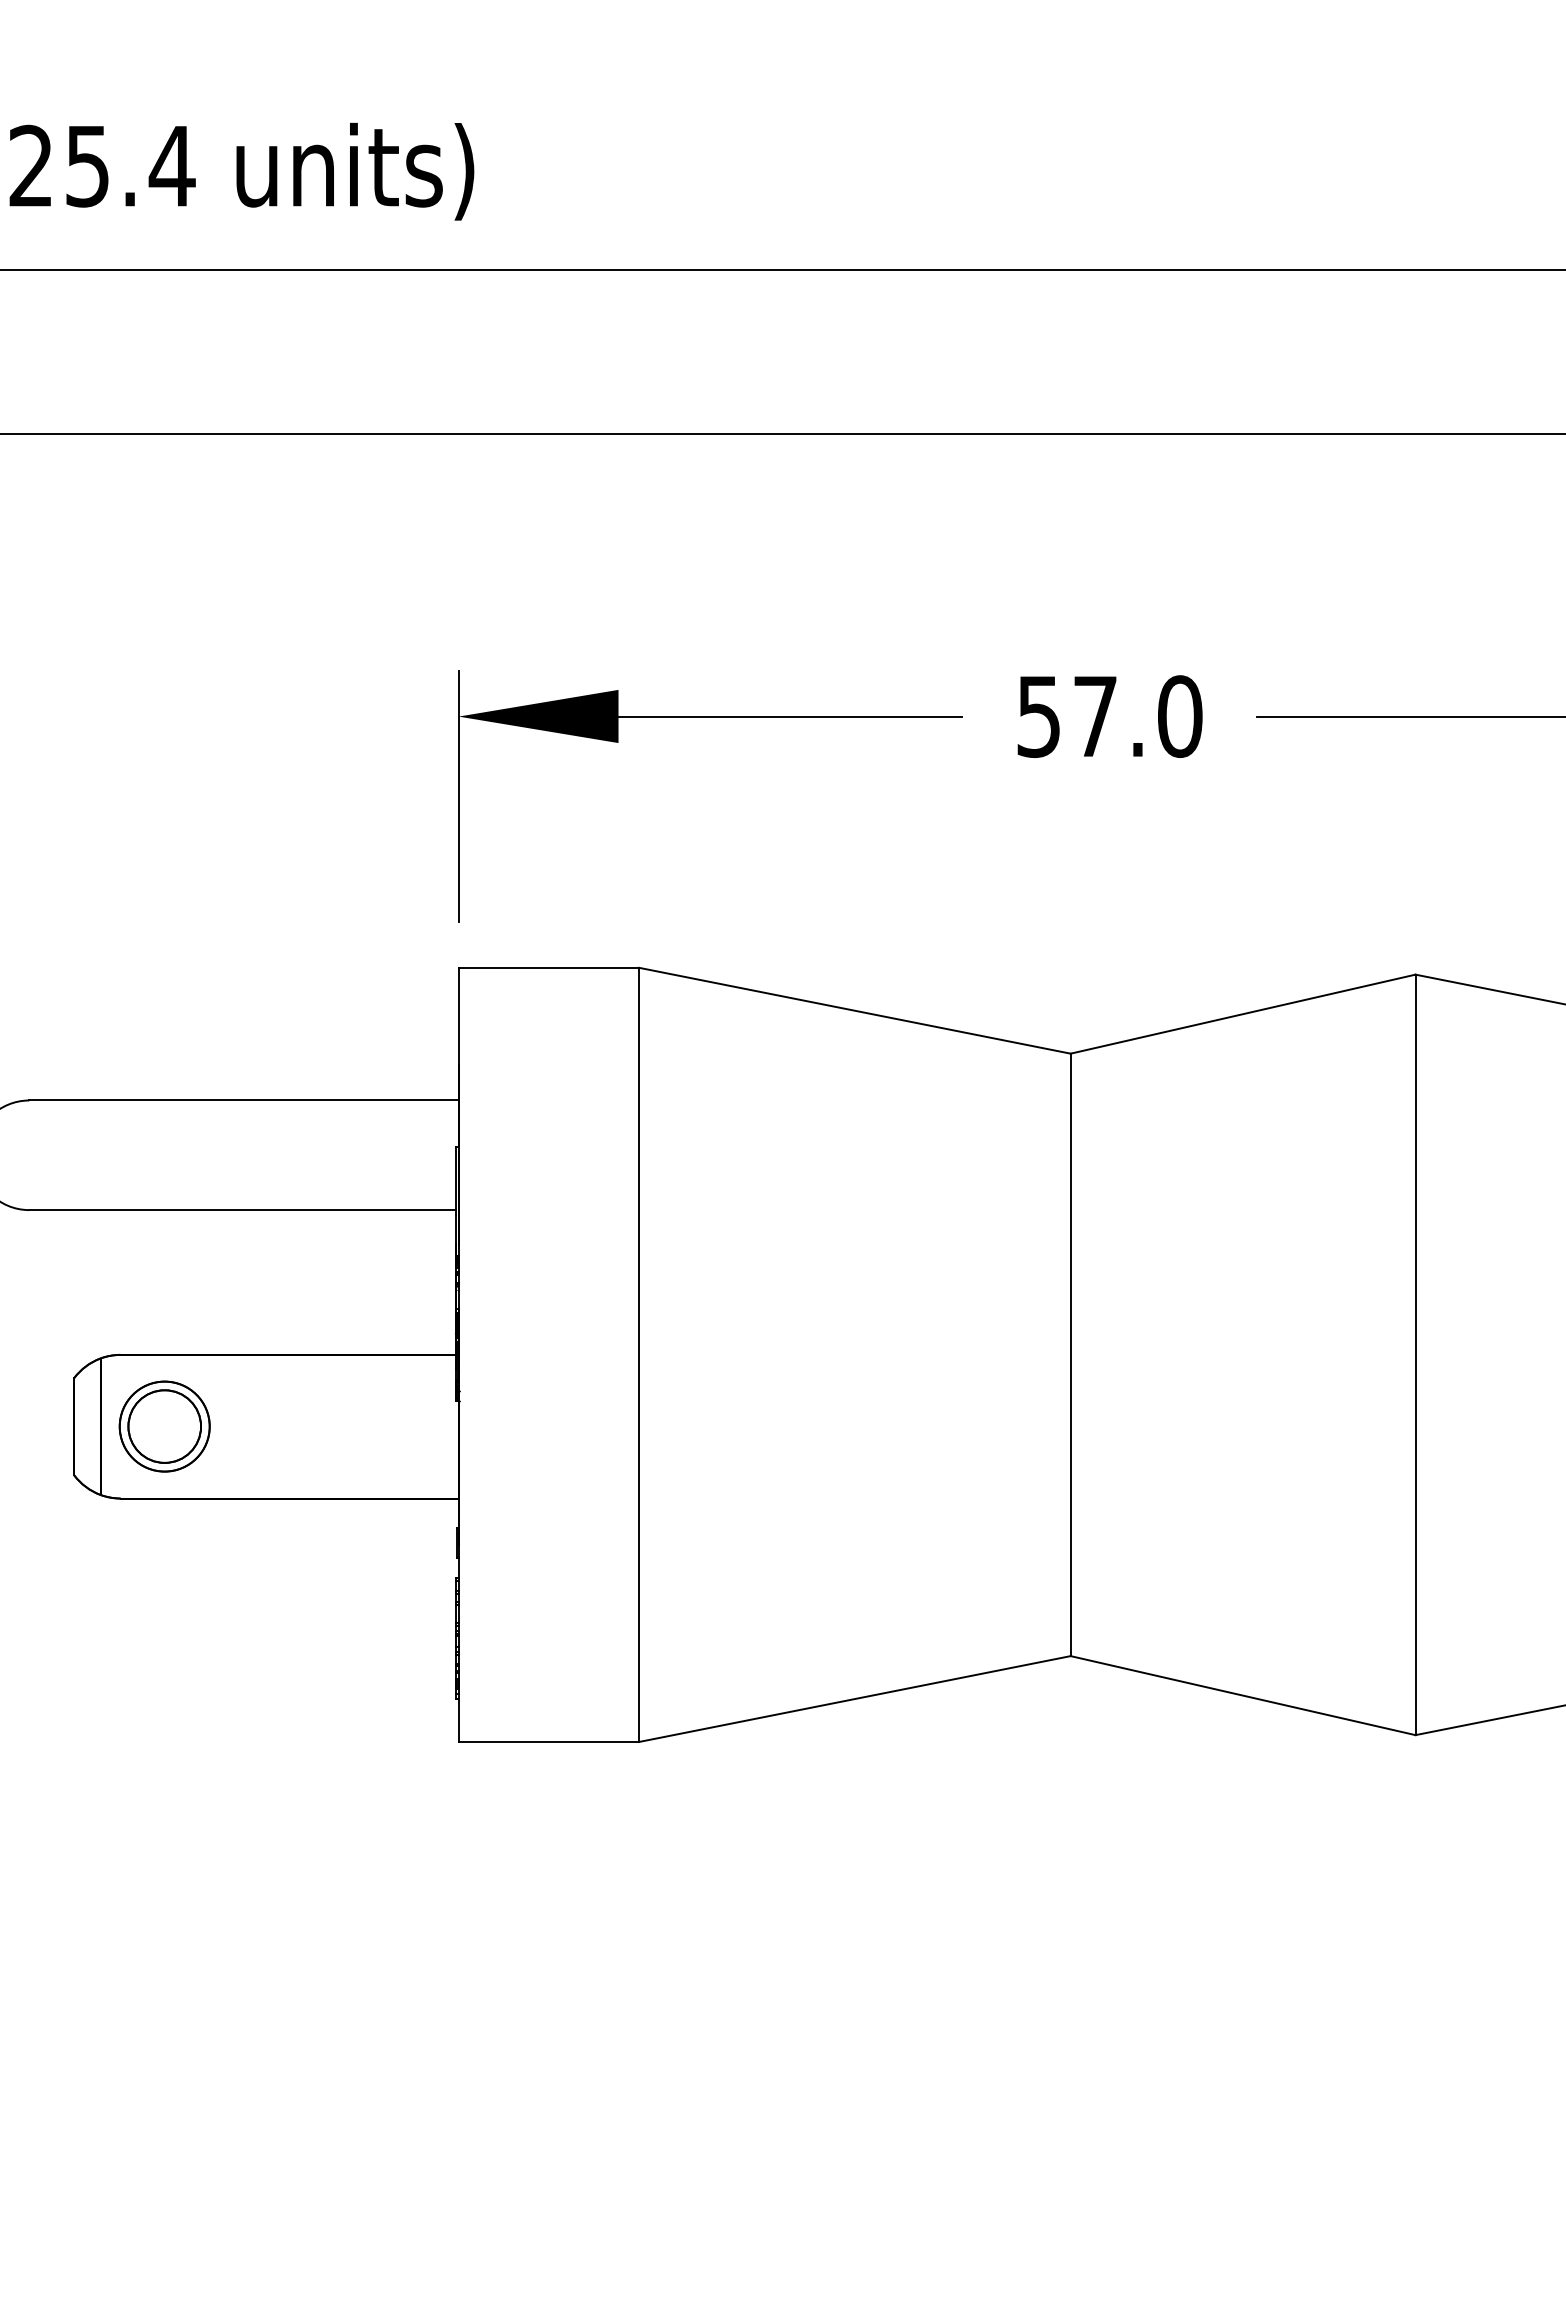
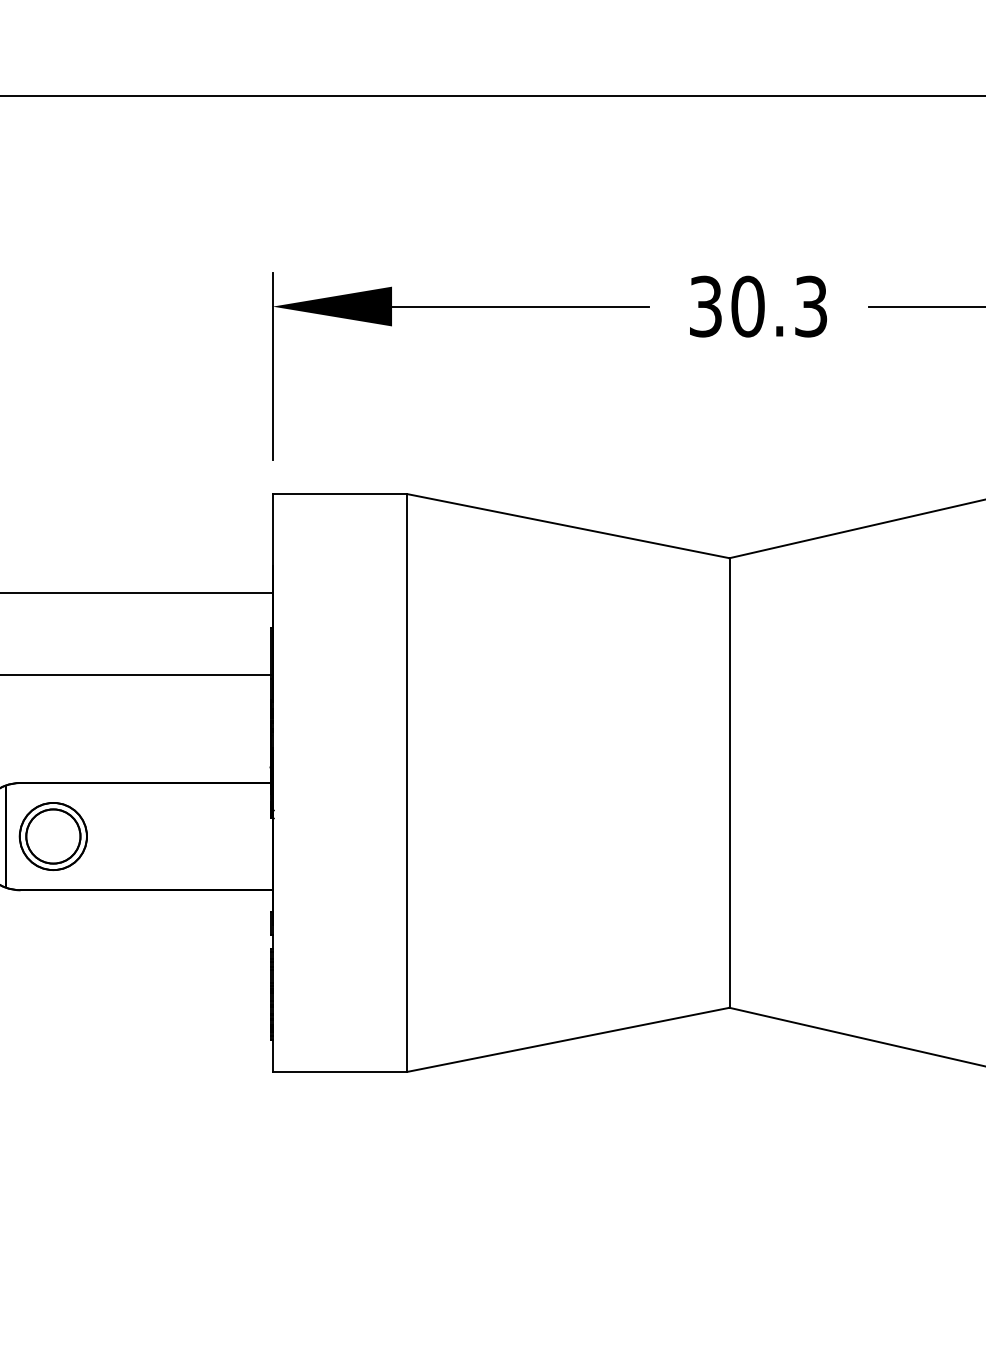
text: (1110, 716) -> (759, 306), 57.0 -> 30.3

